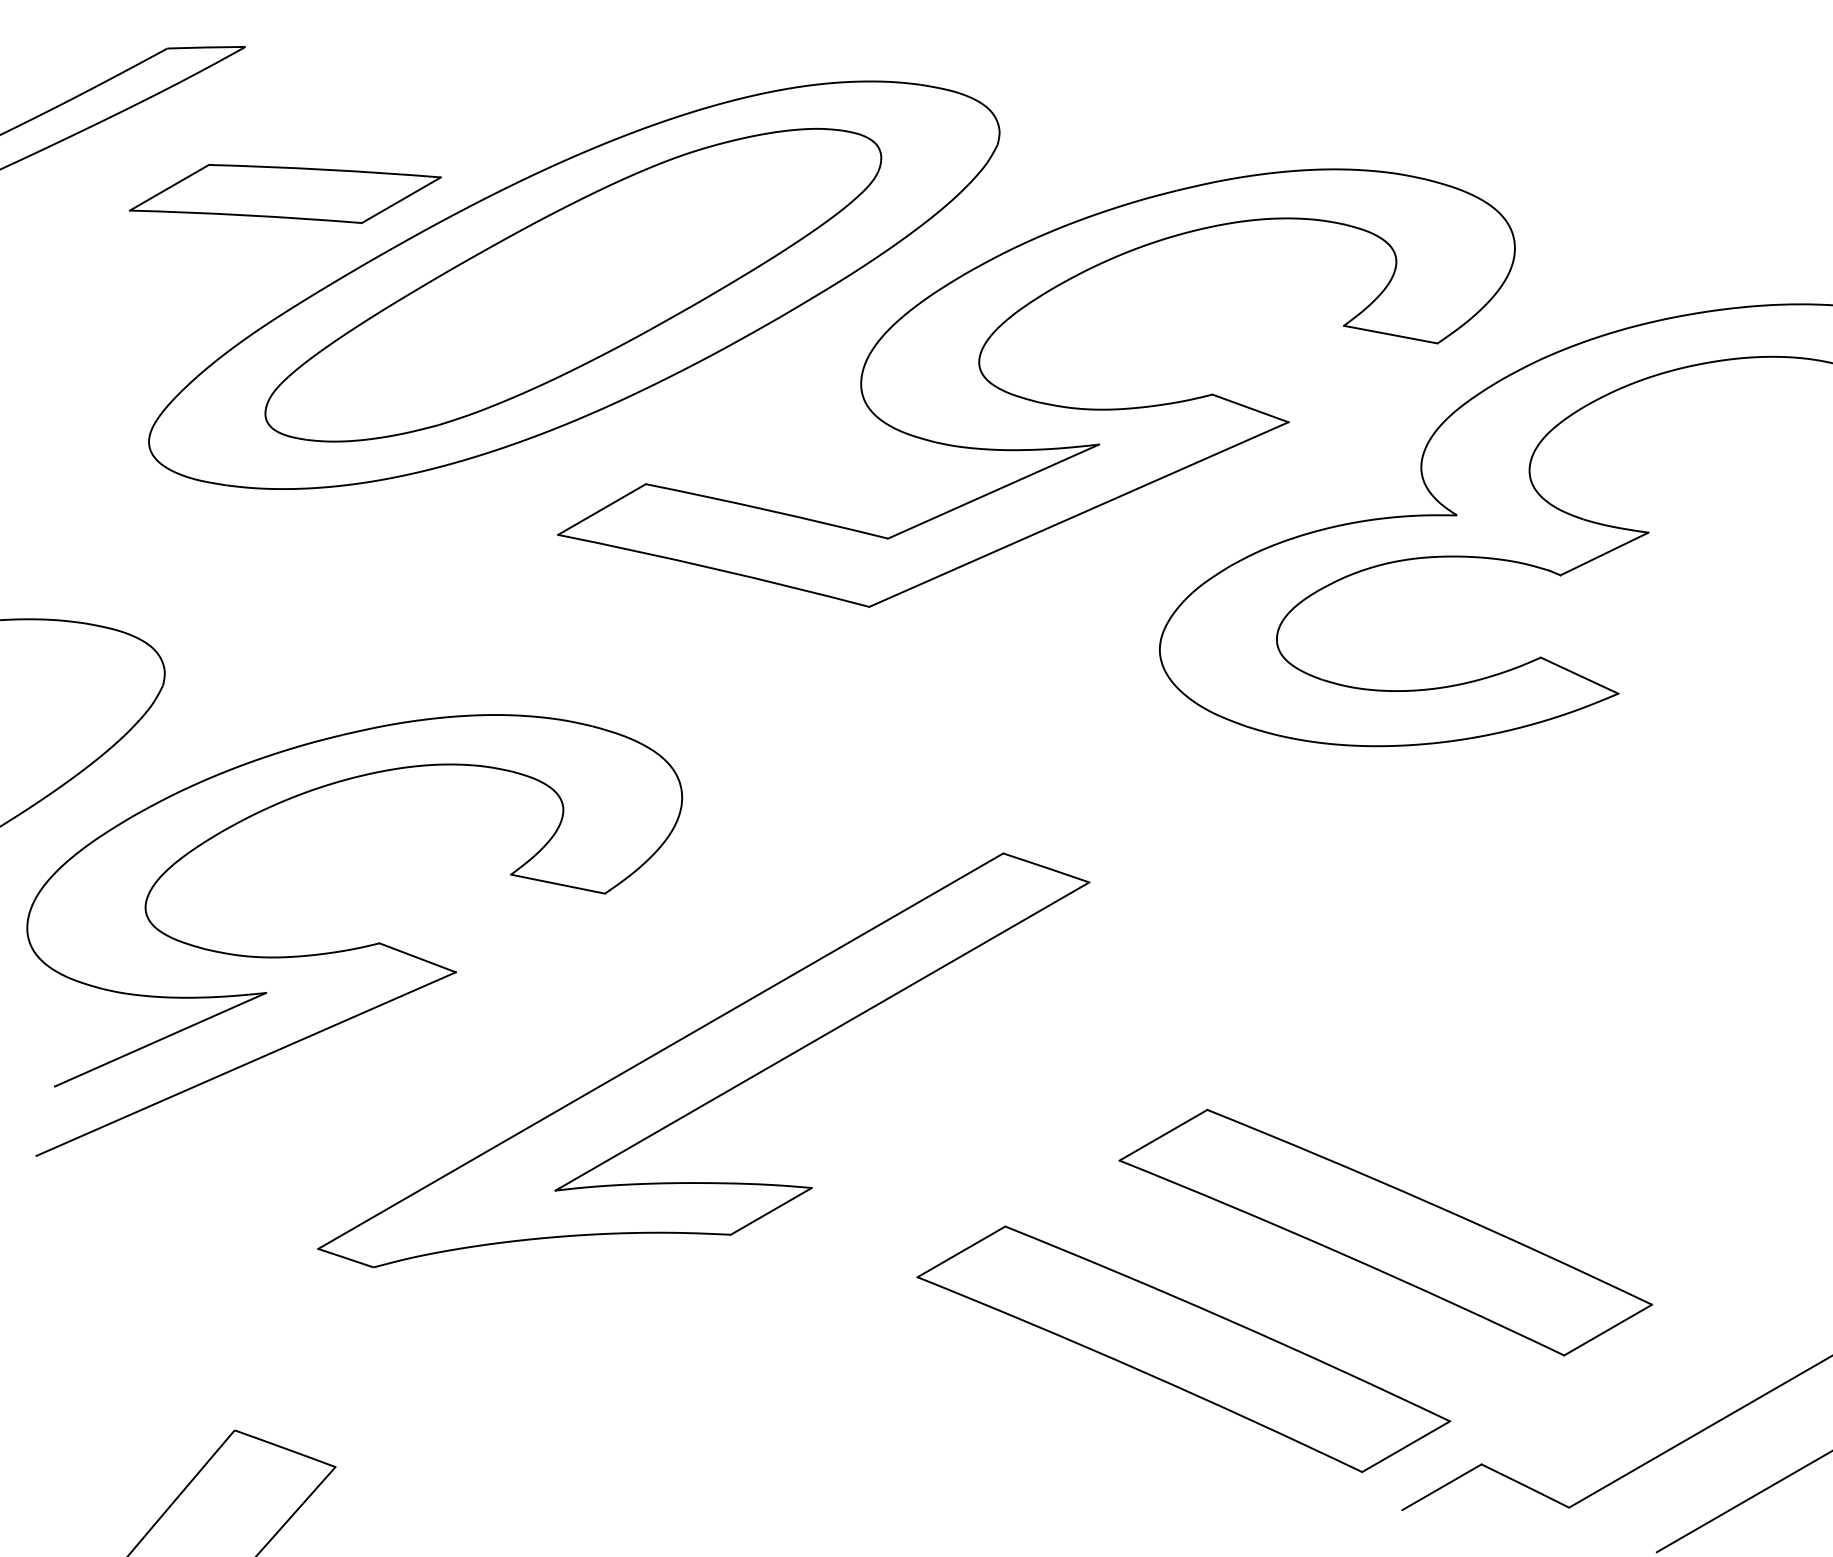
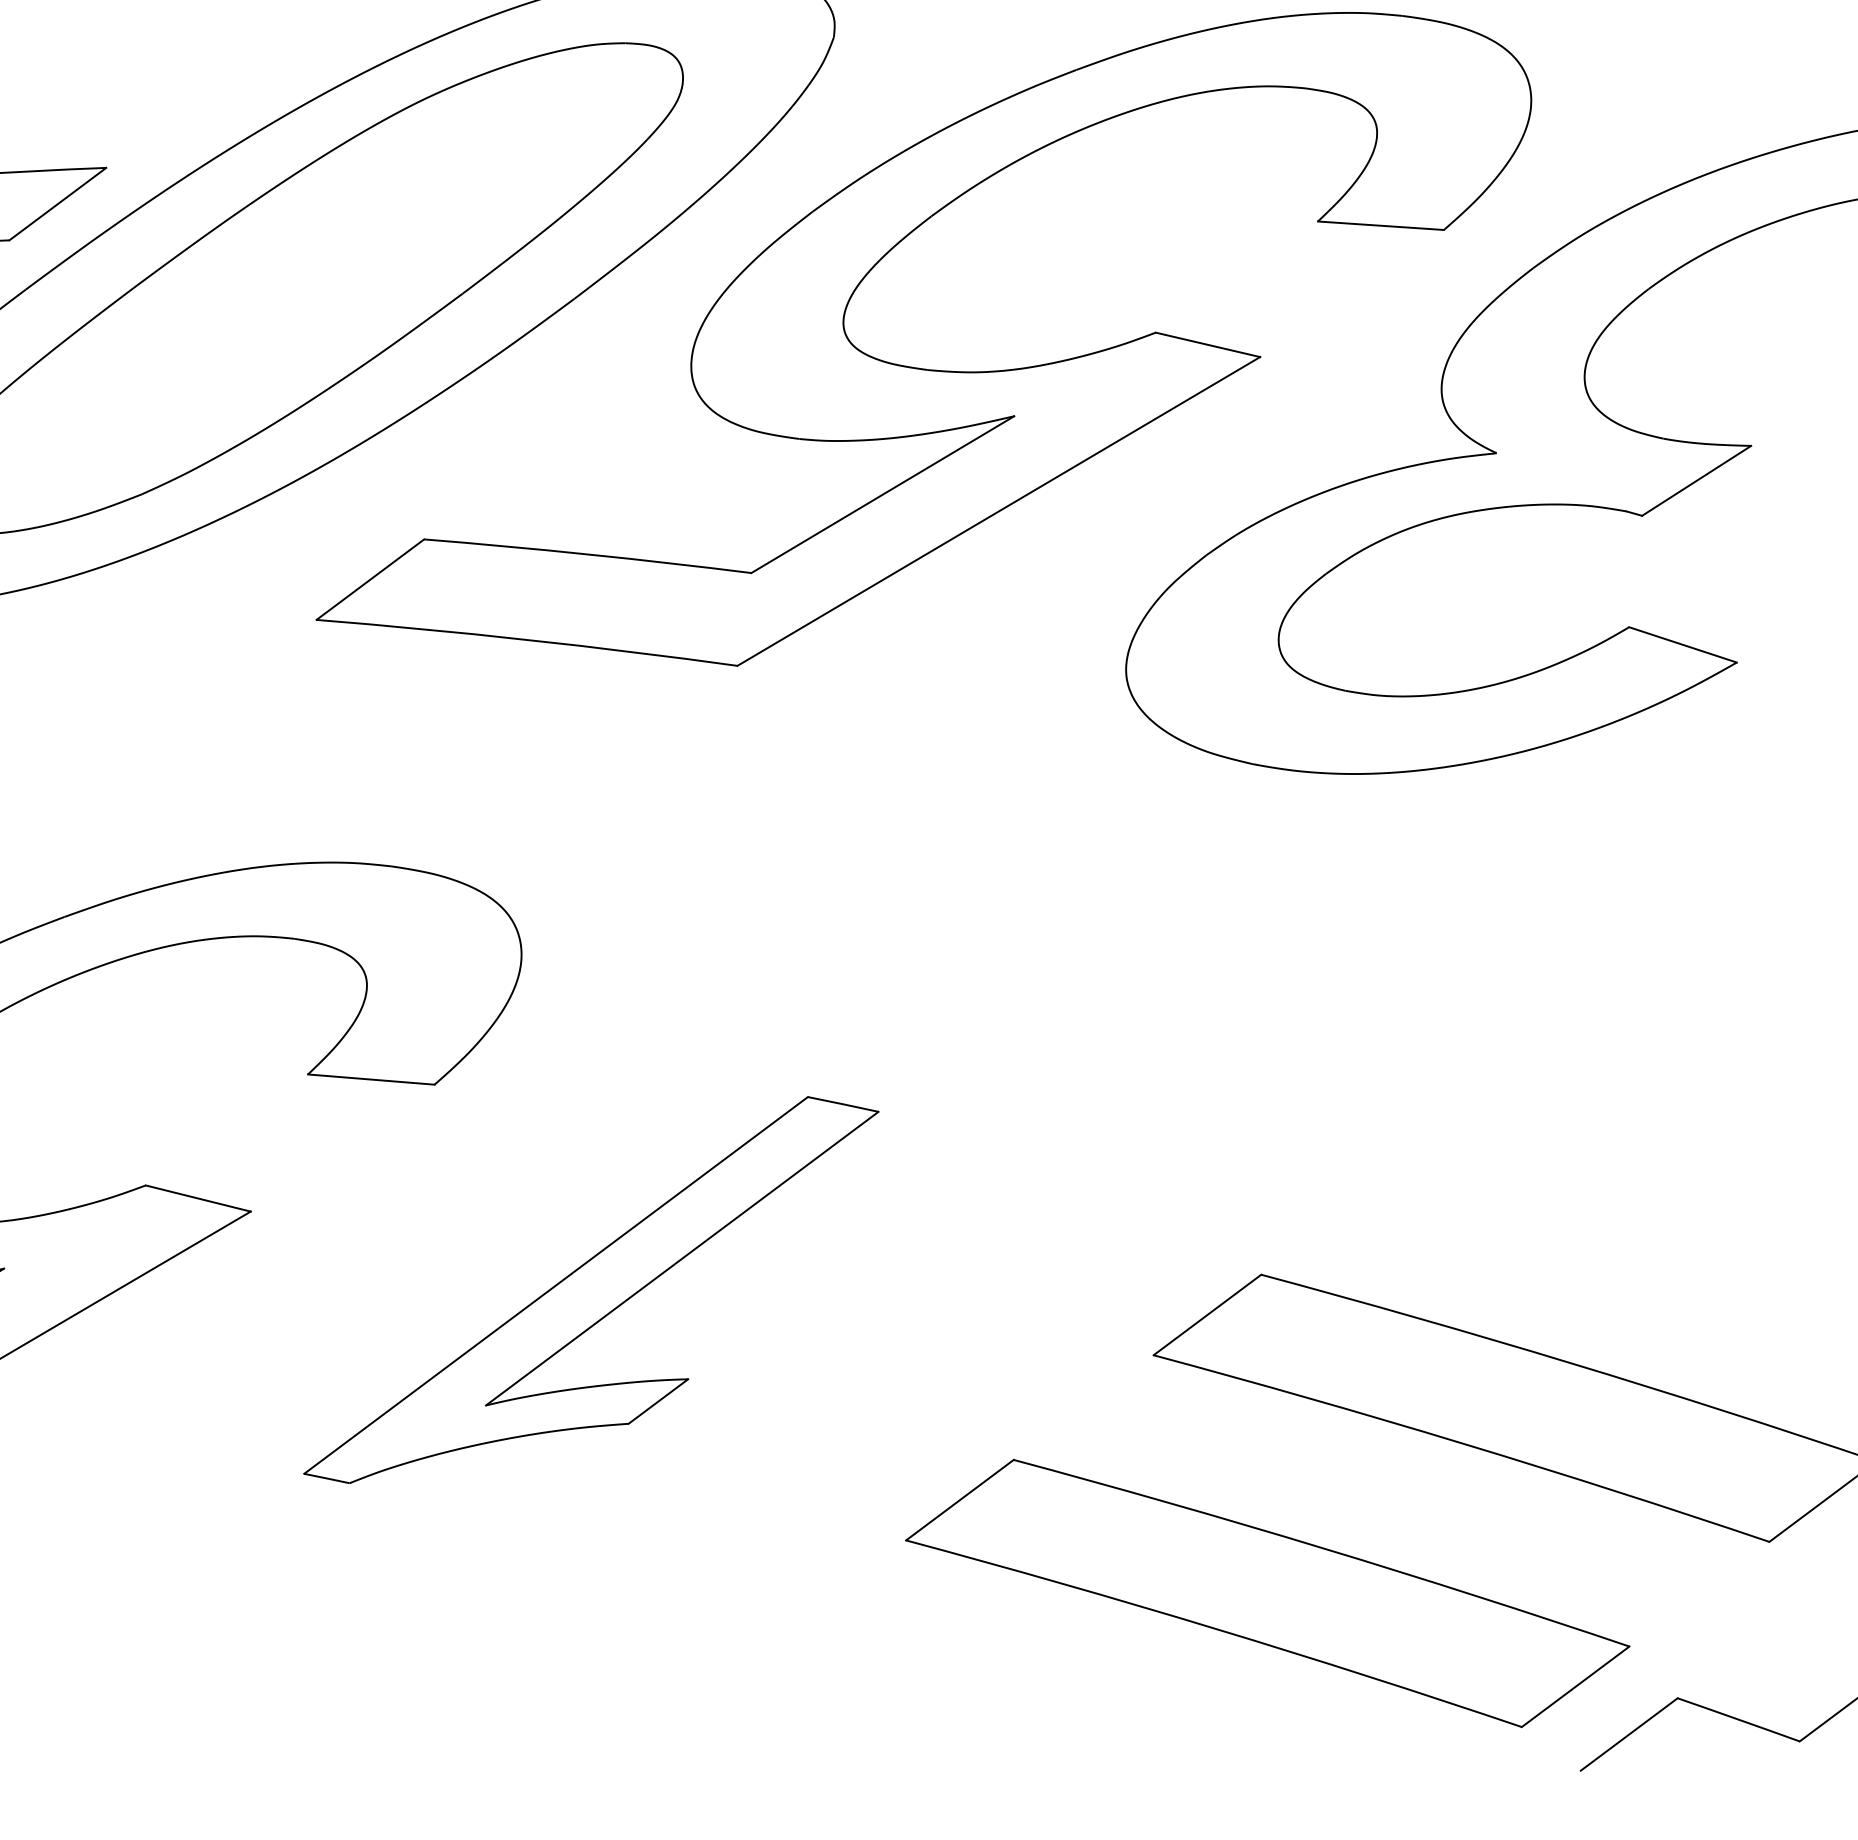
part: (703, 1060) -> (590, 1288), size x0.6

